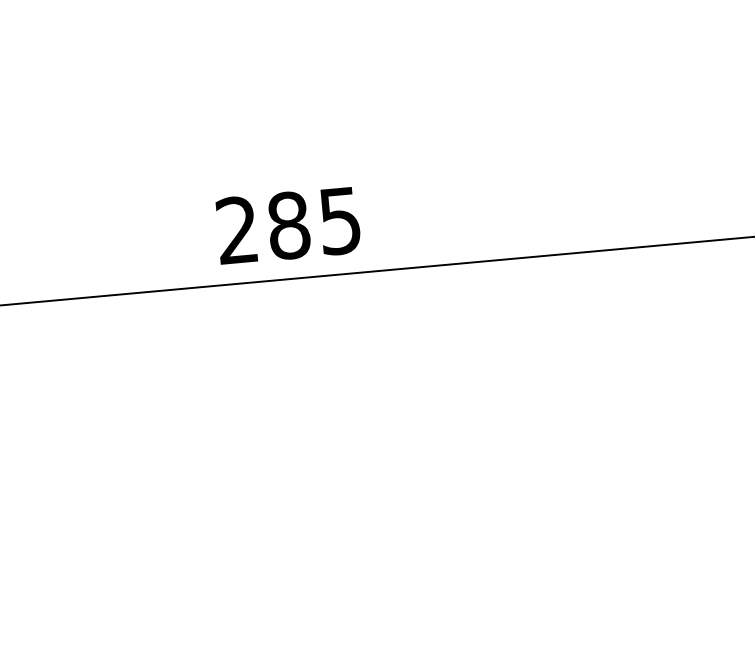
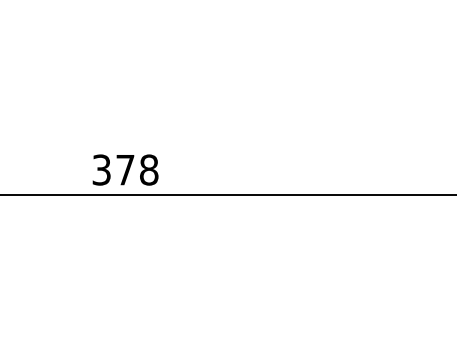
text: (288, 224) -> (125, 169), 285 -> 378

